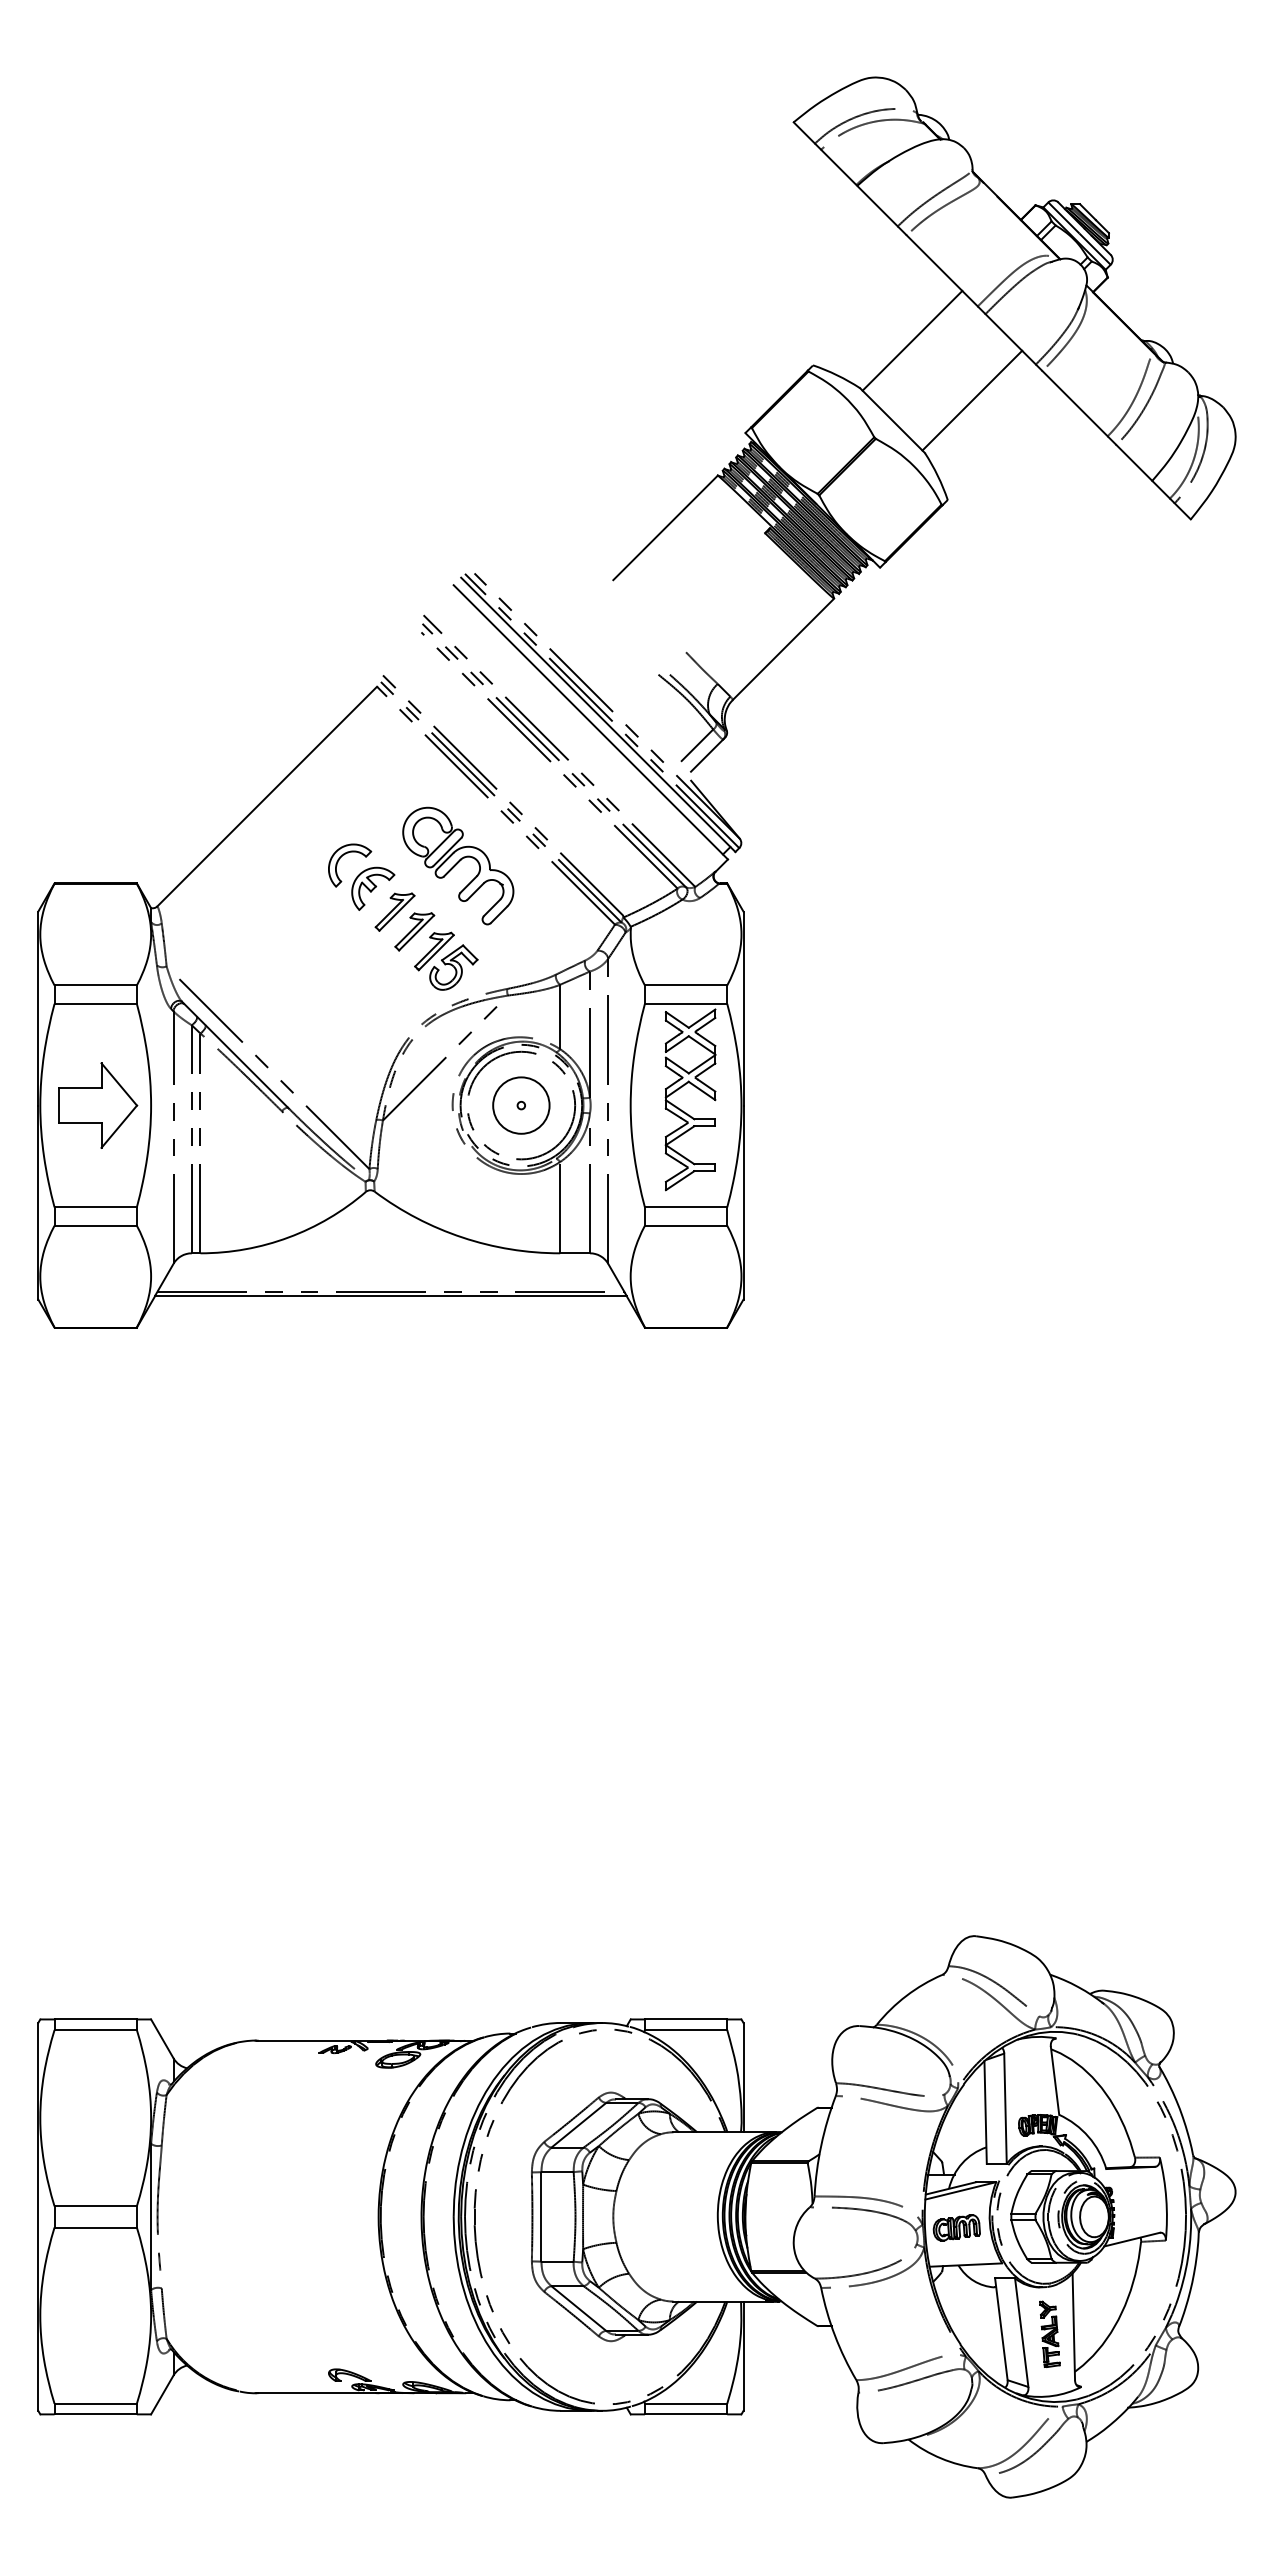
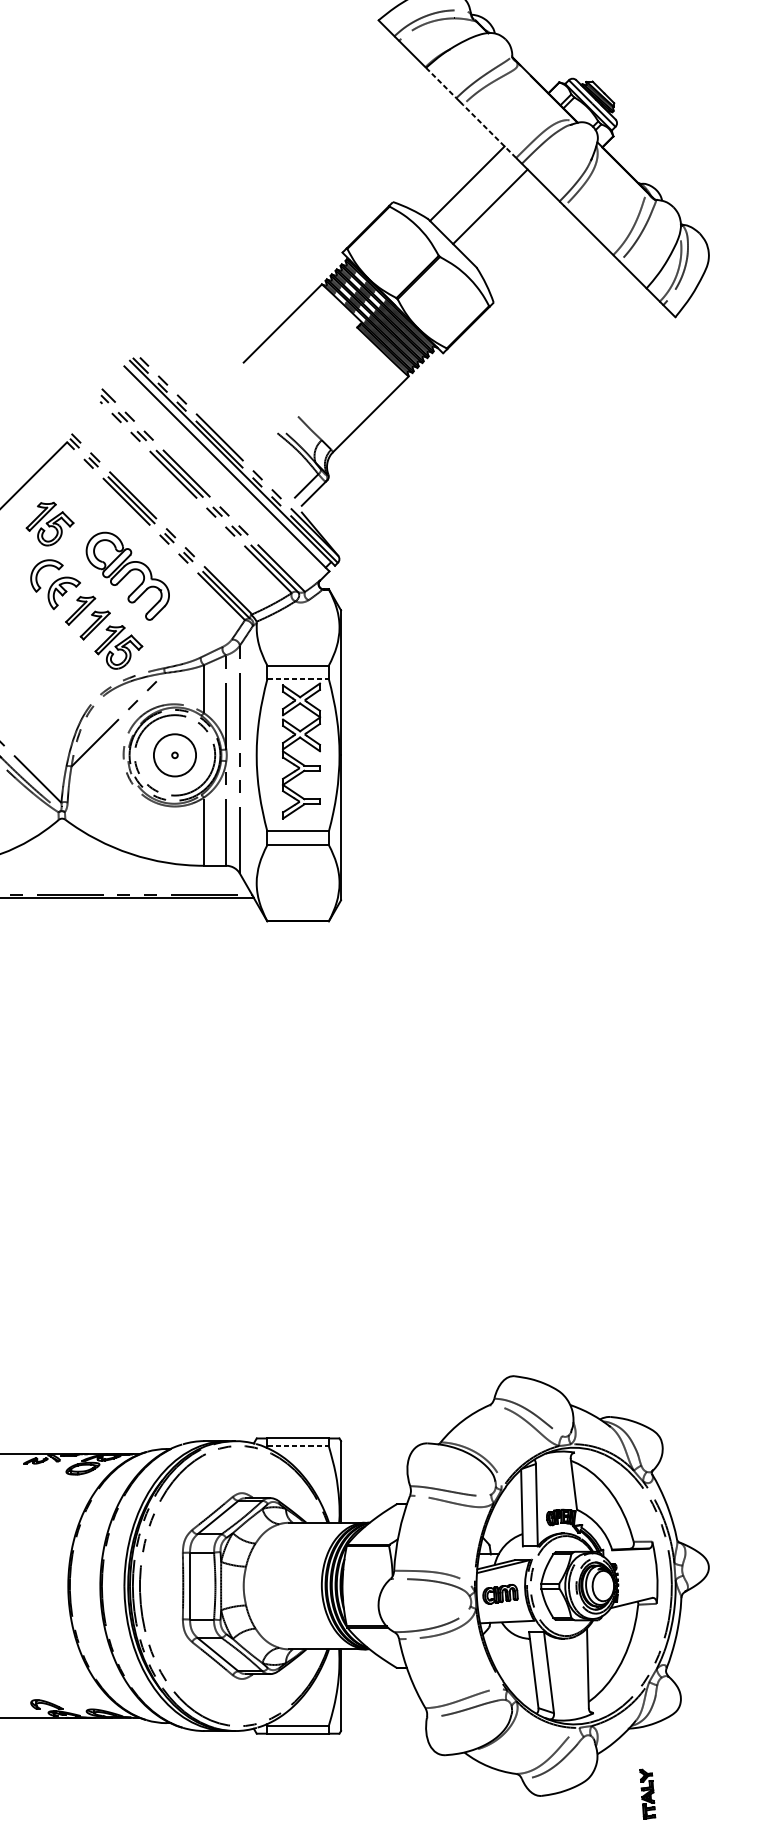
line: (877, 206) -> (441, 83), solid -> dashed
line: (941, 270) -> (489, 131), solid -> dashed
line: (972, 400) -> (490, 206), moved
part: (354, 795) -> (50, 523), added
line: (686, 1003) -> (298, 679), solid -> dashed
line: (686, 2030) -> (298, 1446), solid -> dashed
part: (1049, 2333) -> (647, 1793), moved

